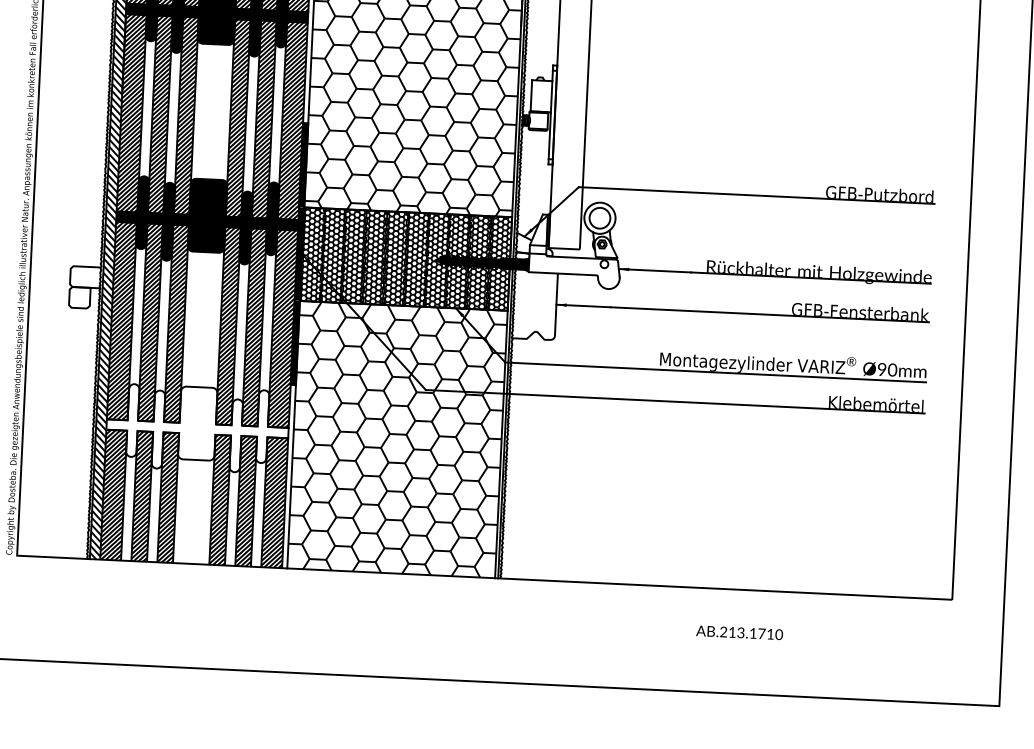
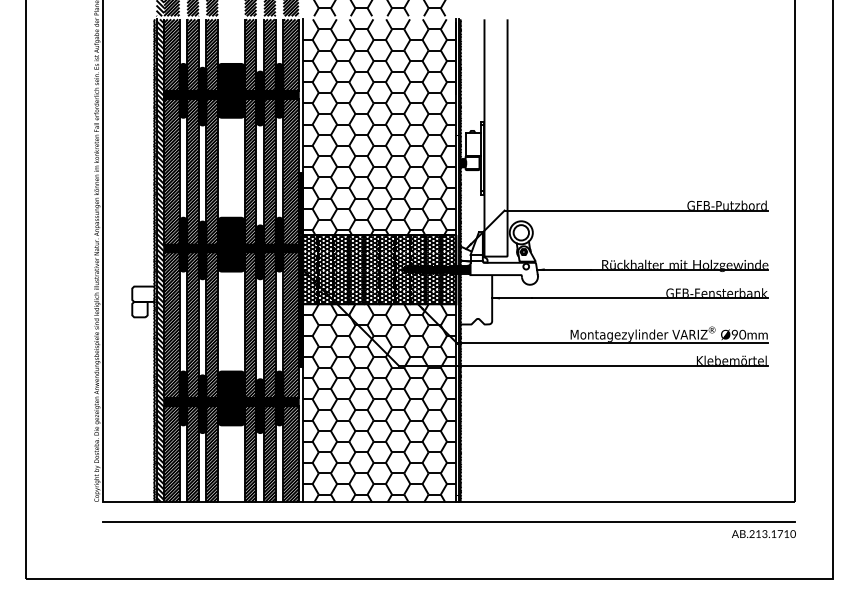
fill: (197, 429) -> (231, 402), added
line: (483, 603) -> (448, 521), added
text: (739, 632) -> (763, 533), moved

